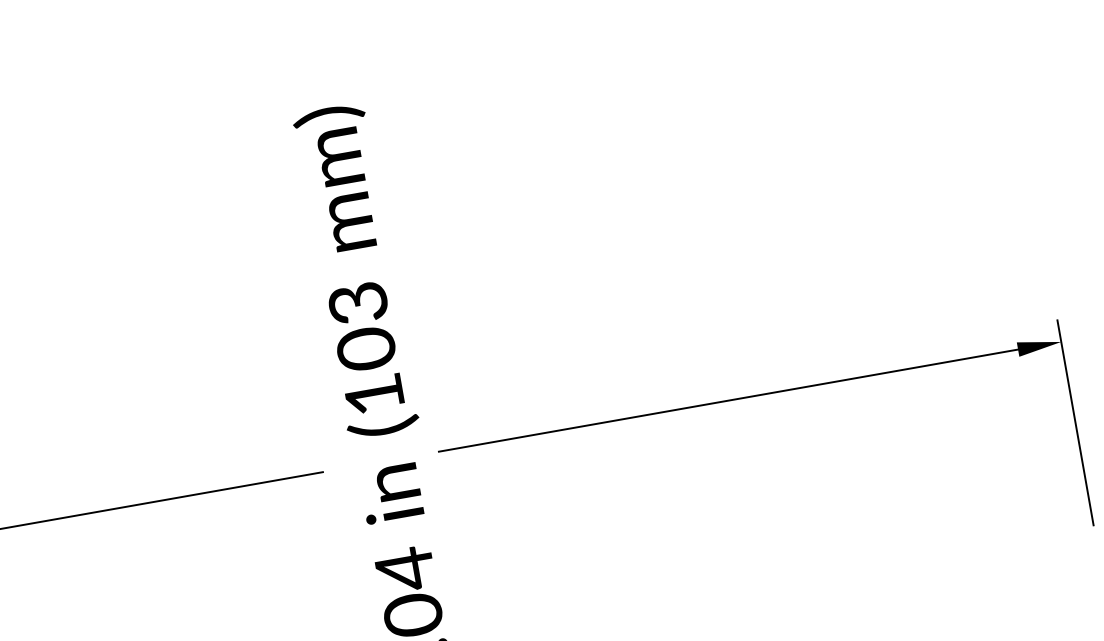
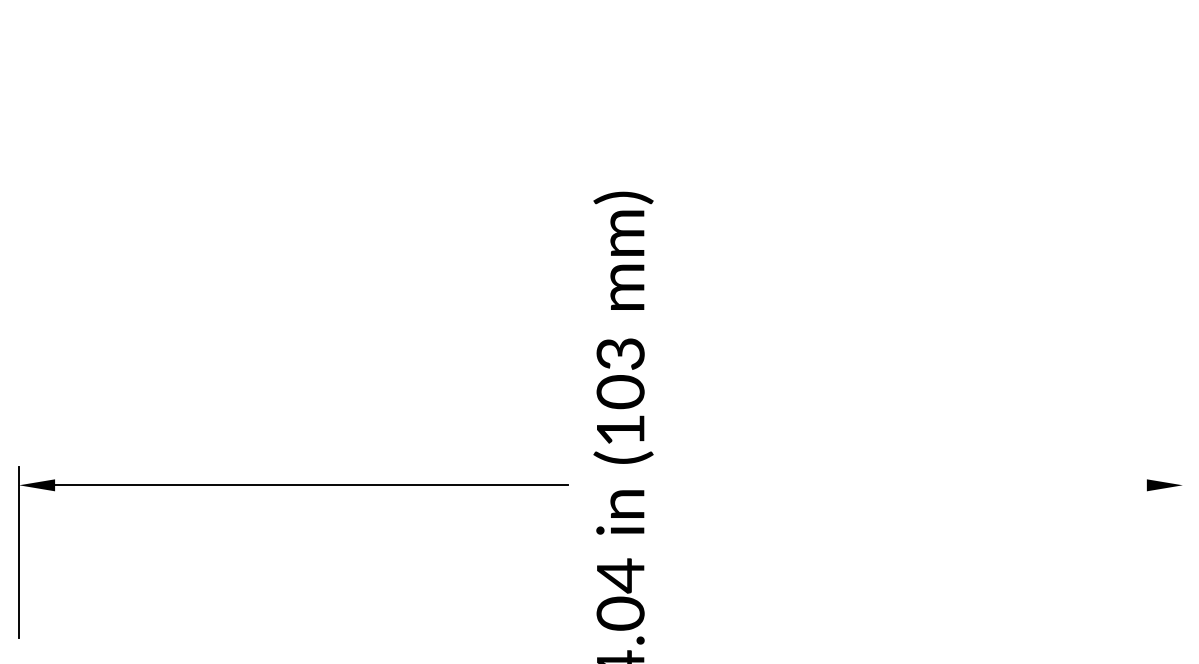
line: (728, 400) -> (905, 485), removed
line: (1075, 422) -> (1182, 552), removed

